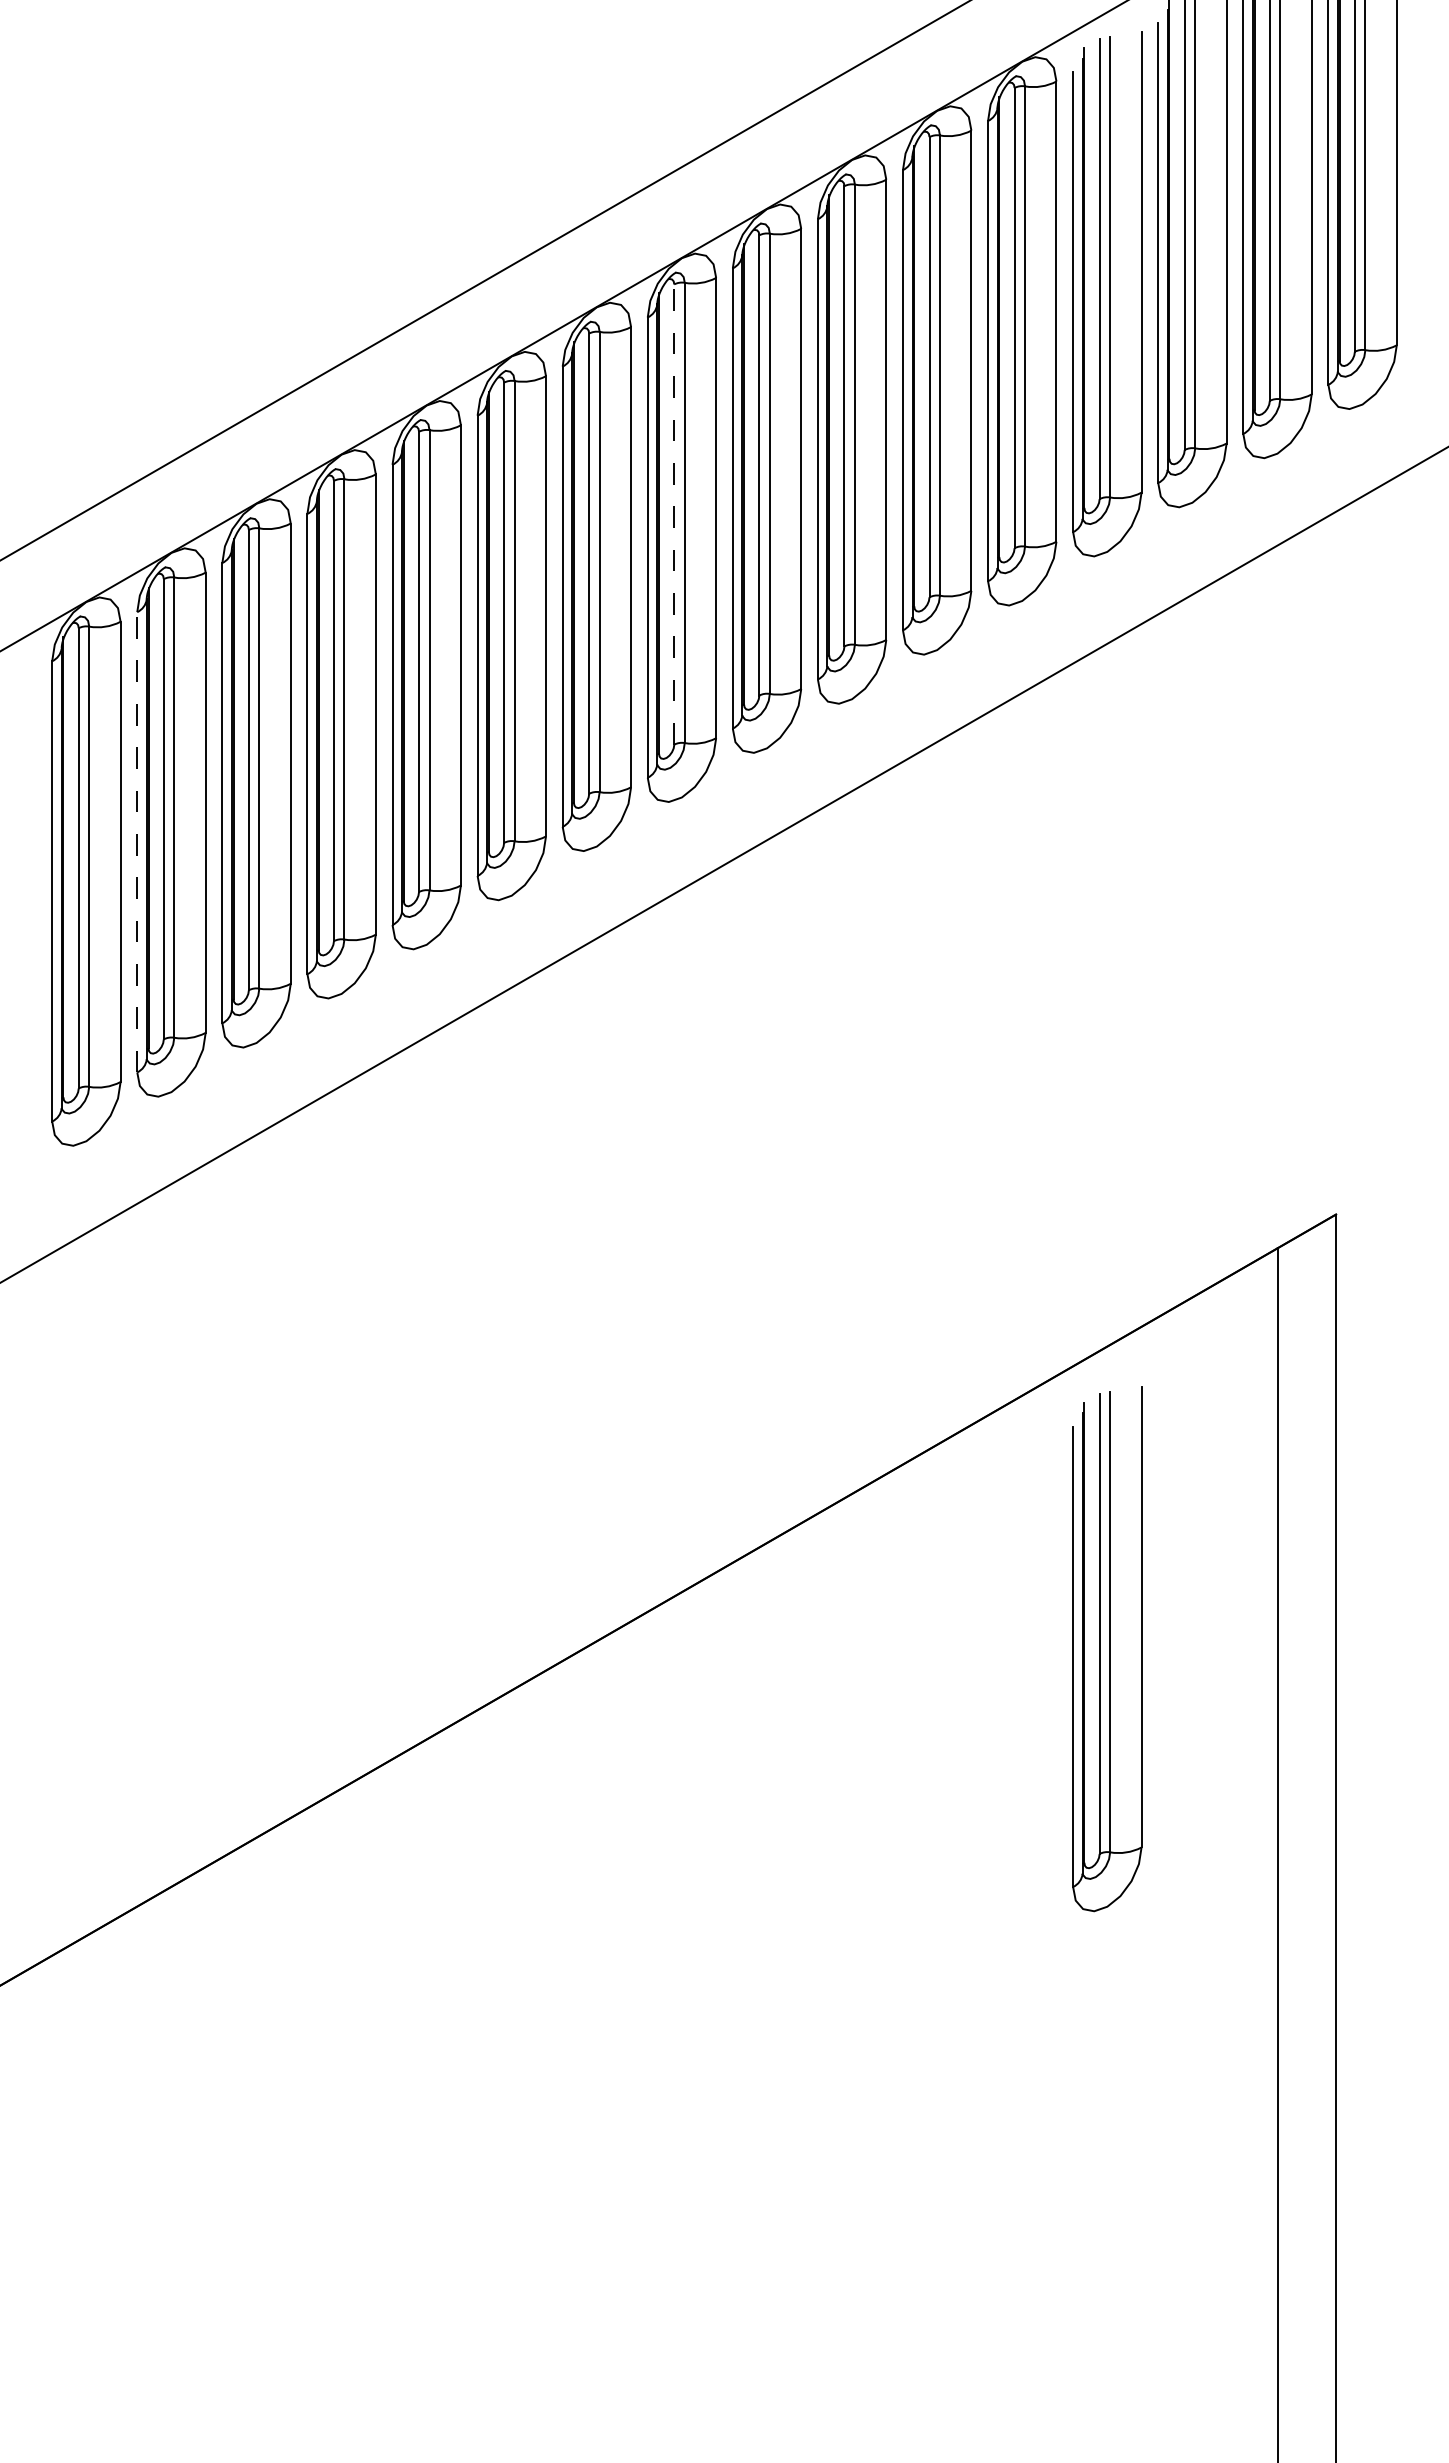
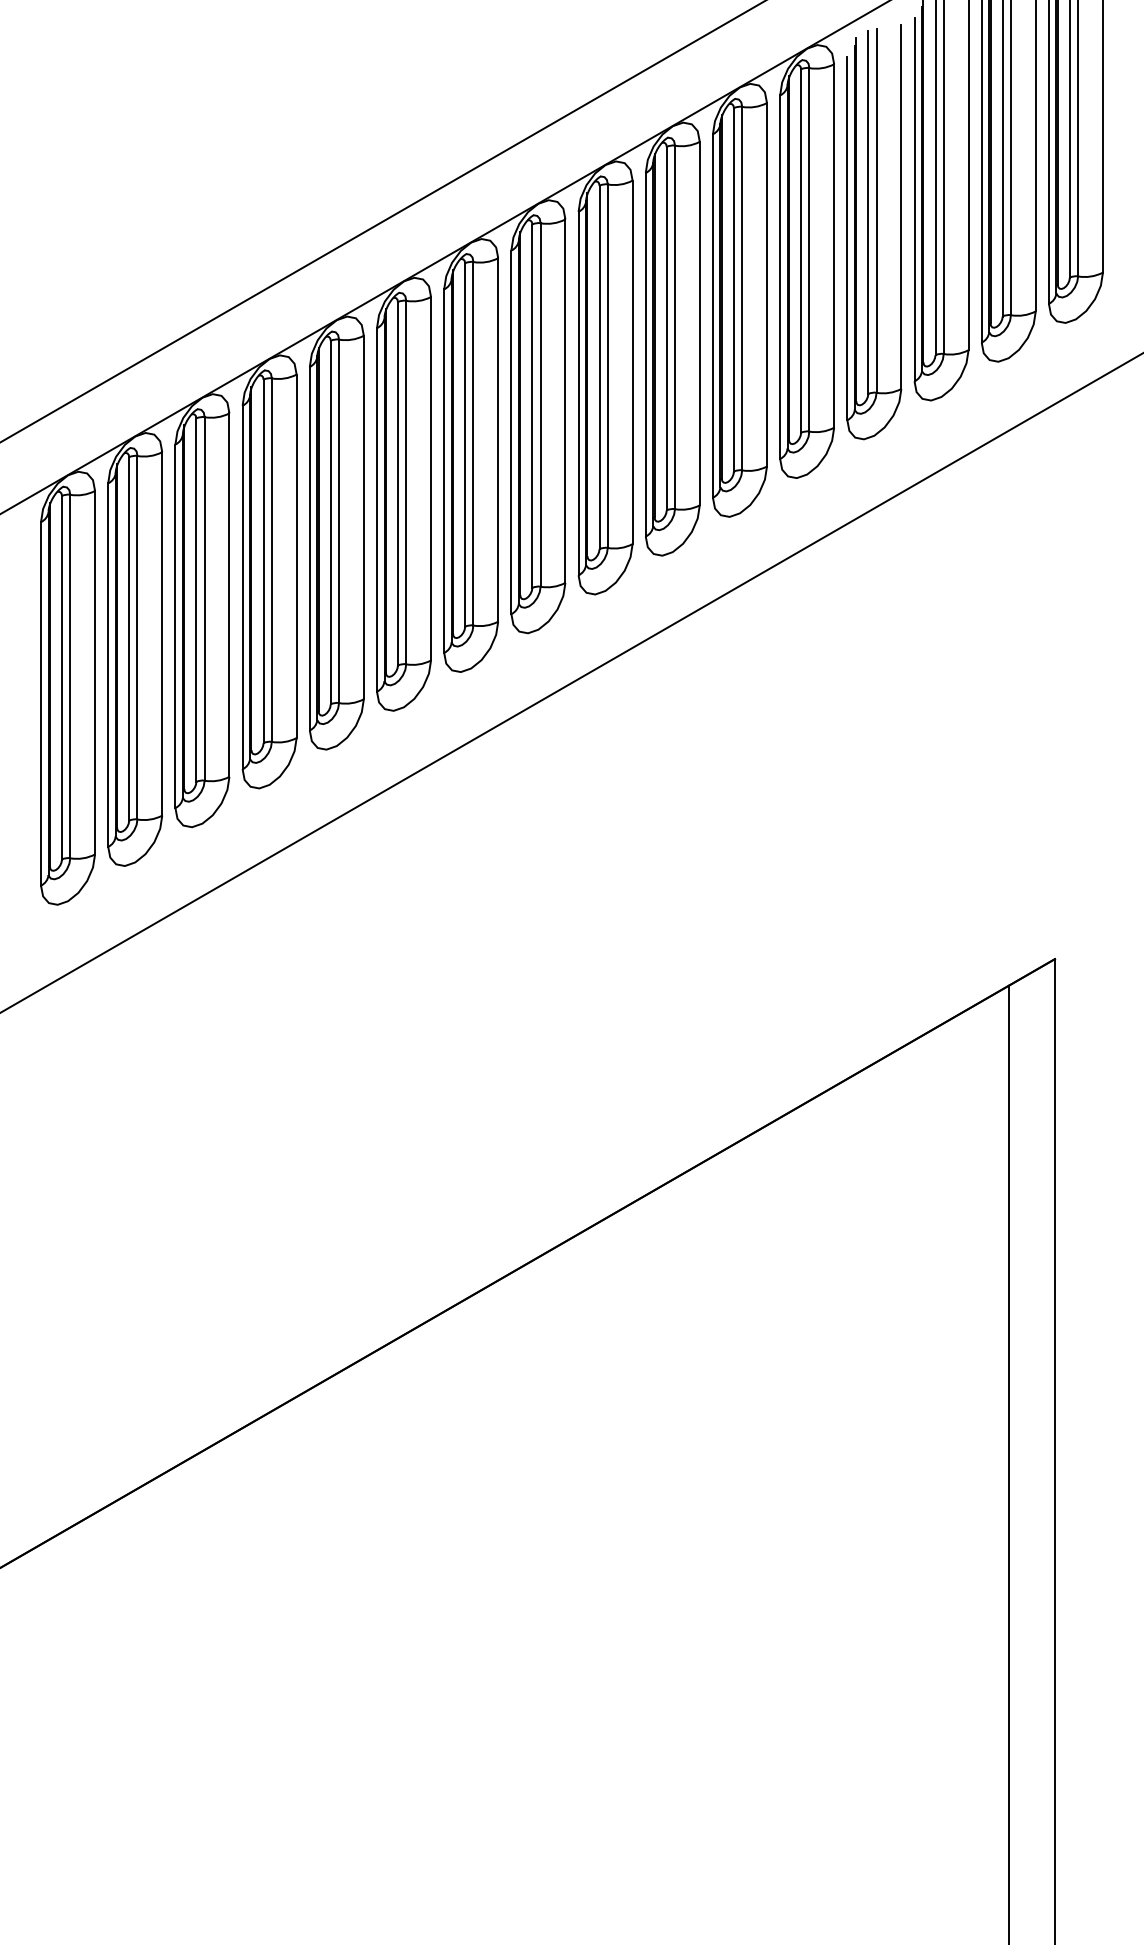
line: (674, 514) -> (532, 406), dashed -> solid
line: (137, 842) -> (108, 665), dashed -> solid
part: (1107, 1649) -> (874, 1302), removed

